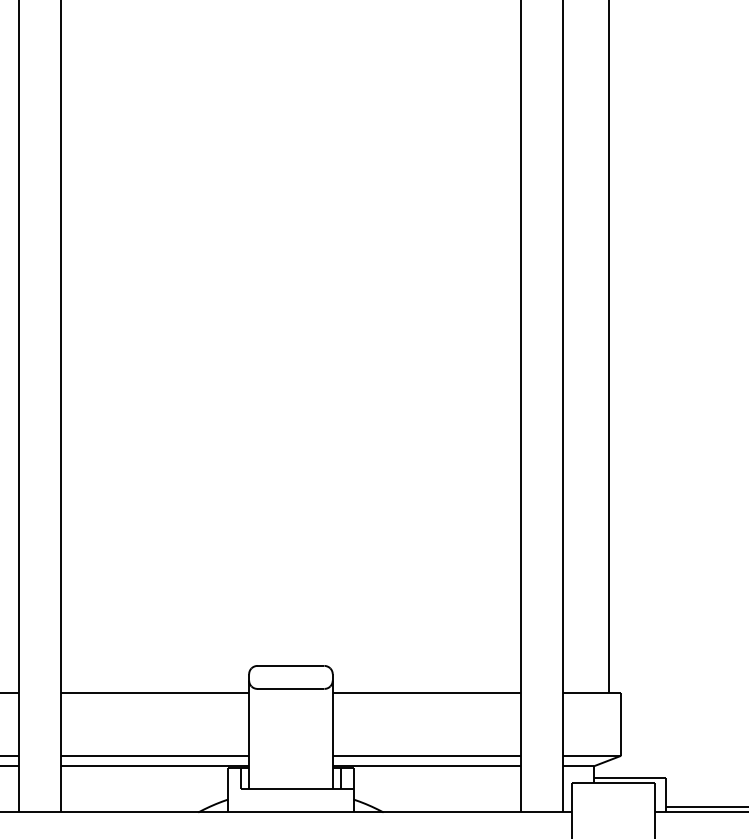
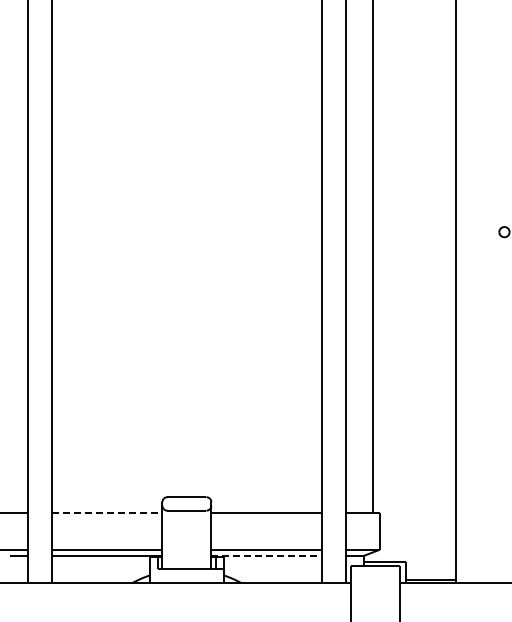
line: (155, 693) -> (107, 513), solid -> dashed
line: (427, 765) -> (266, 555), solid -> dashed

